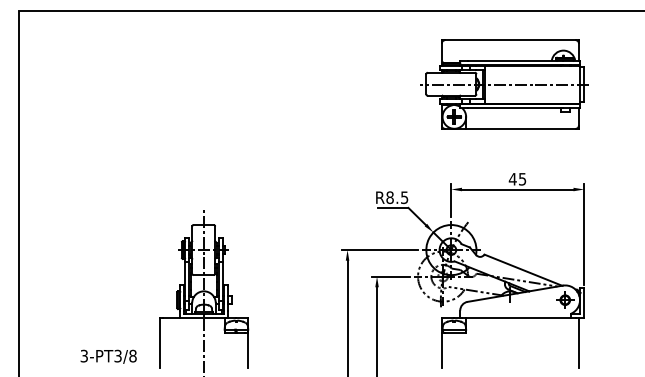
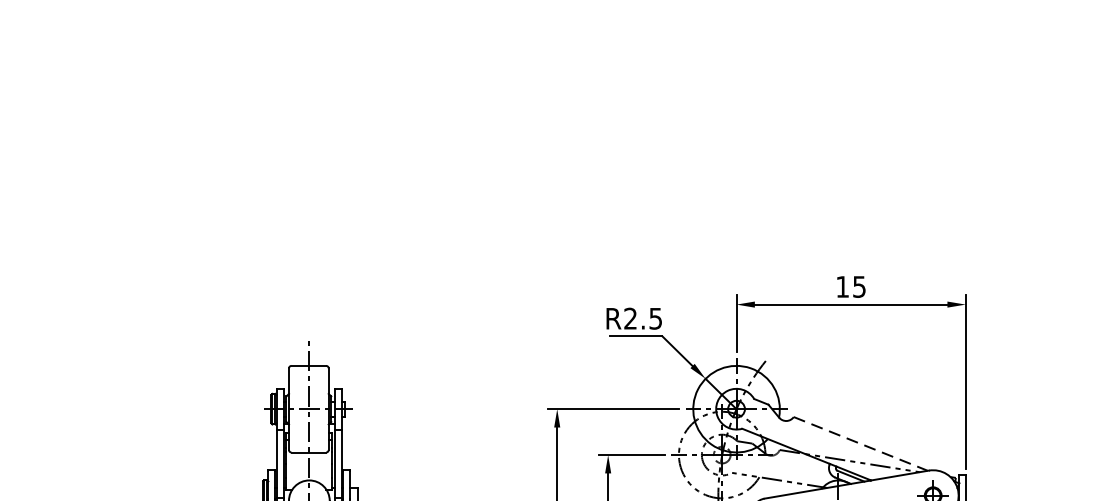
part: (504, 84) -> (828, 123), removed
text: (512, 179) -> (842, 287), 45 -> 15
text: (389, 197) -> (629, 318), R8.5 -> R2.5
line: (523, 270) -> (861, 444), solid -> dashed

